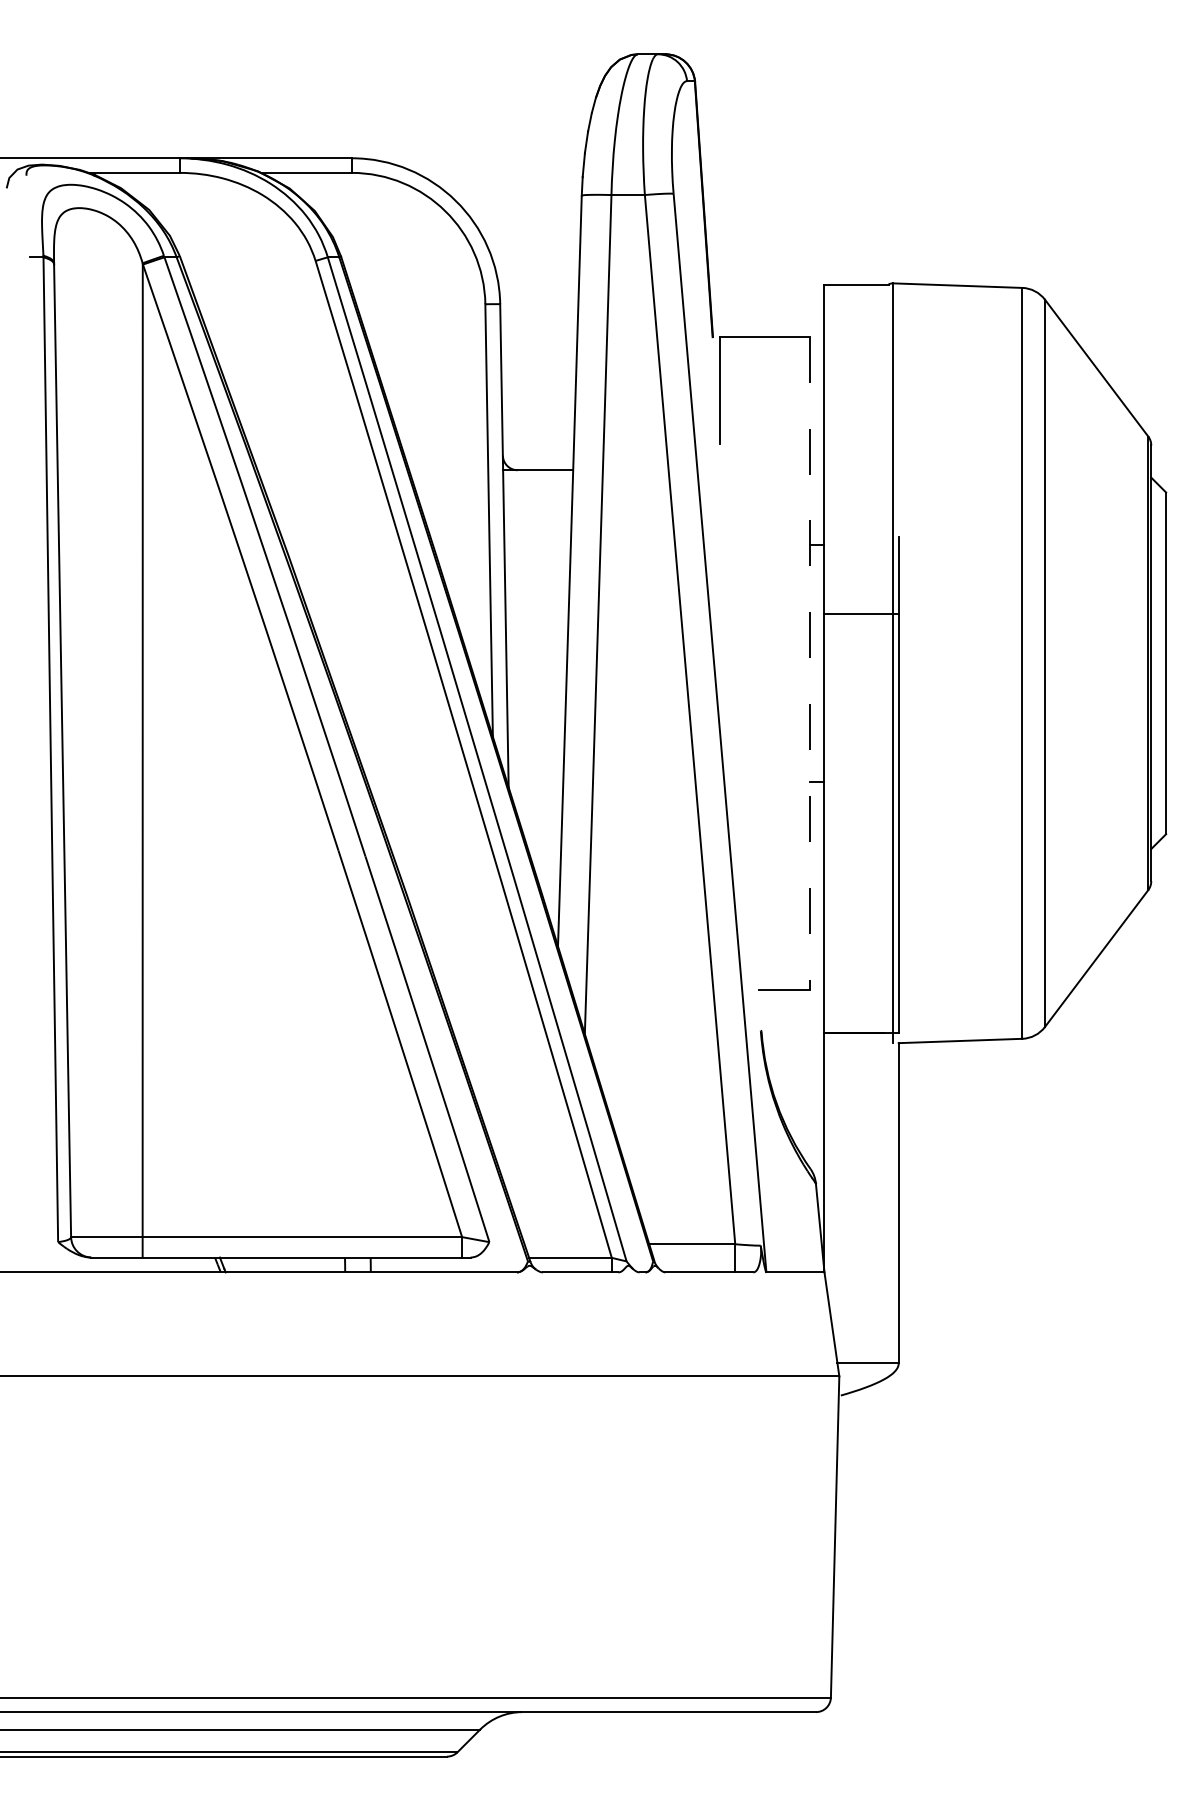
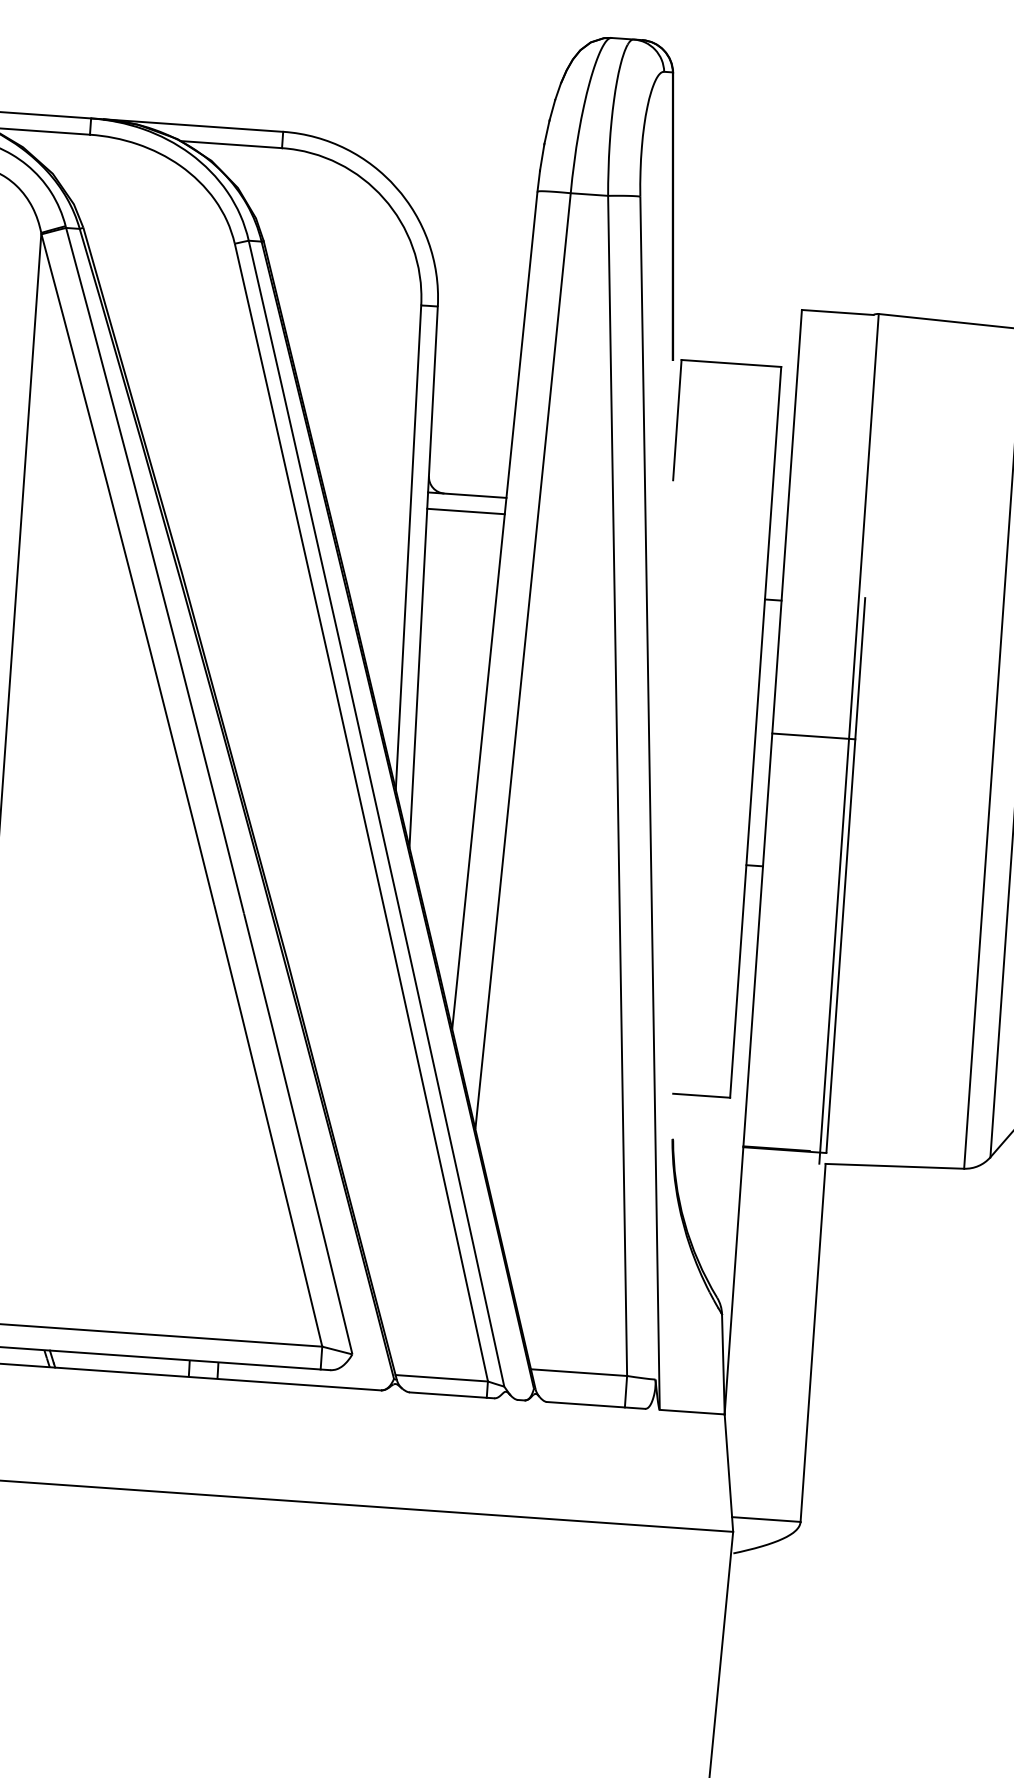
line: (537, 484) -> (465, 511), added
line: (861, 614) -> (813, 736), moved
line: (809, 663) -> (755, 732), dashed -> solid

